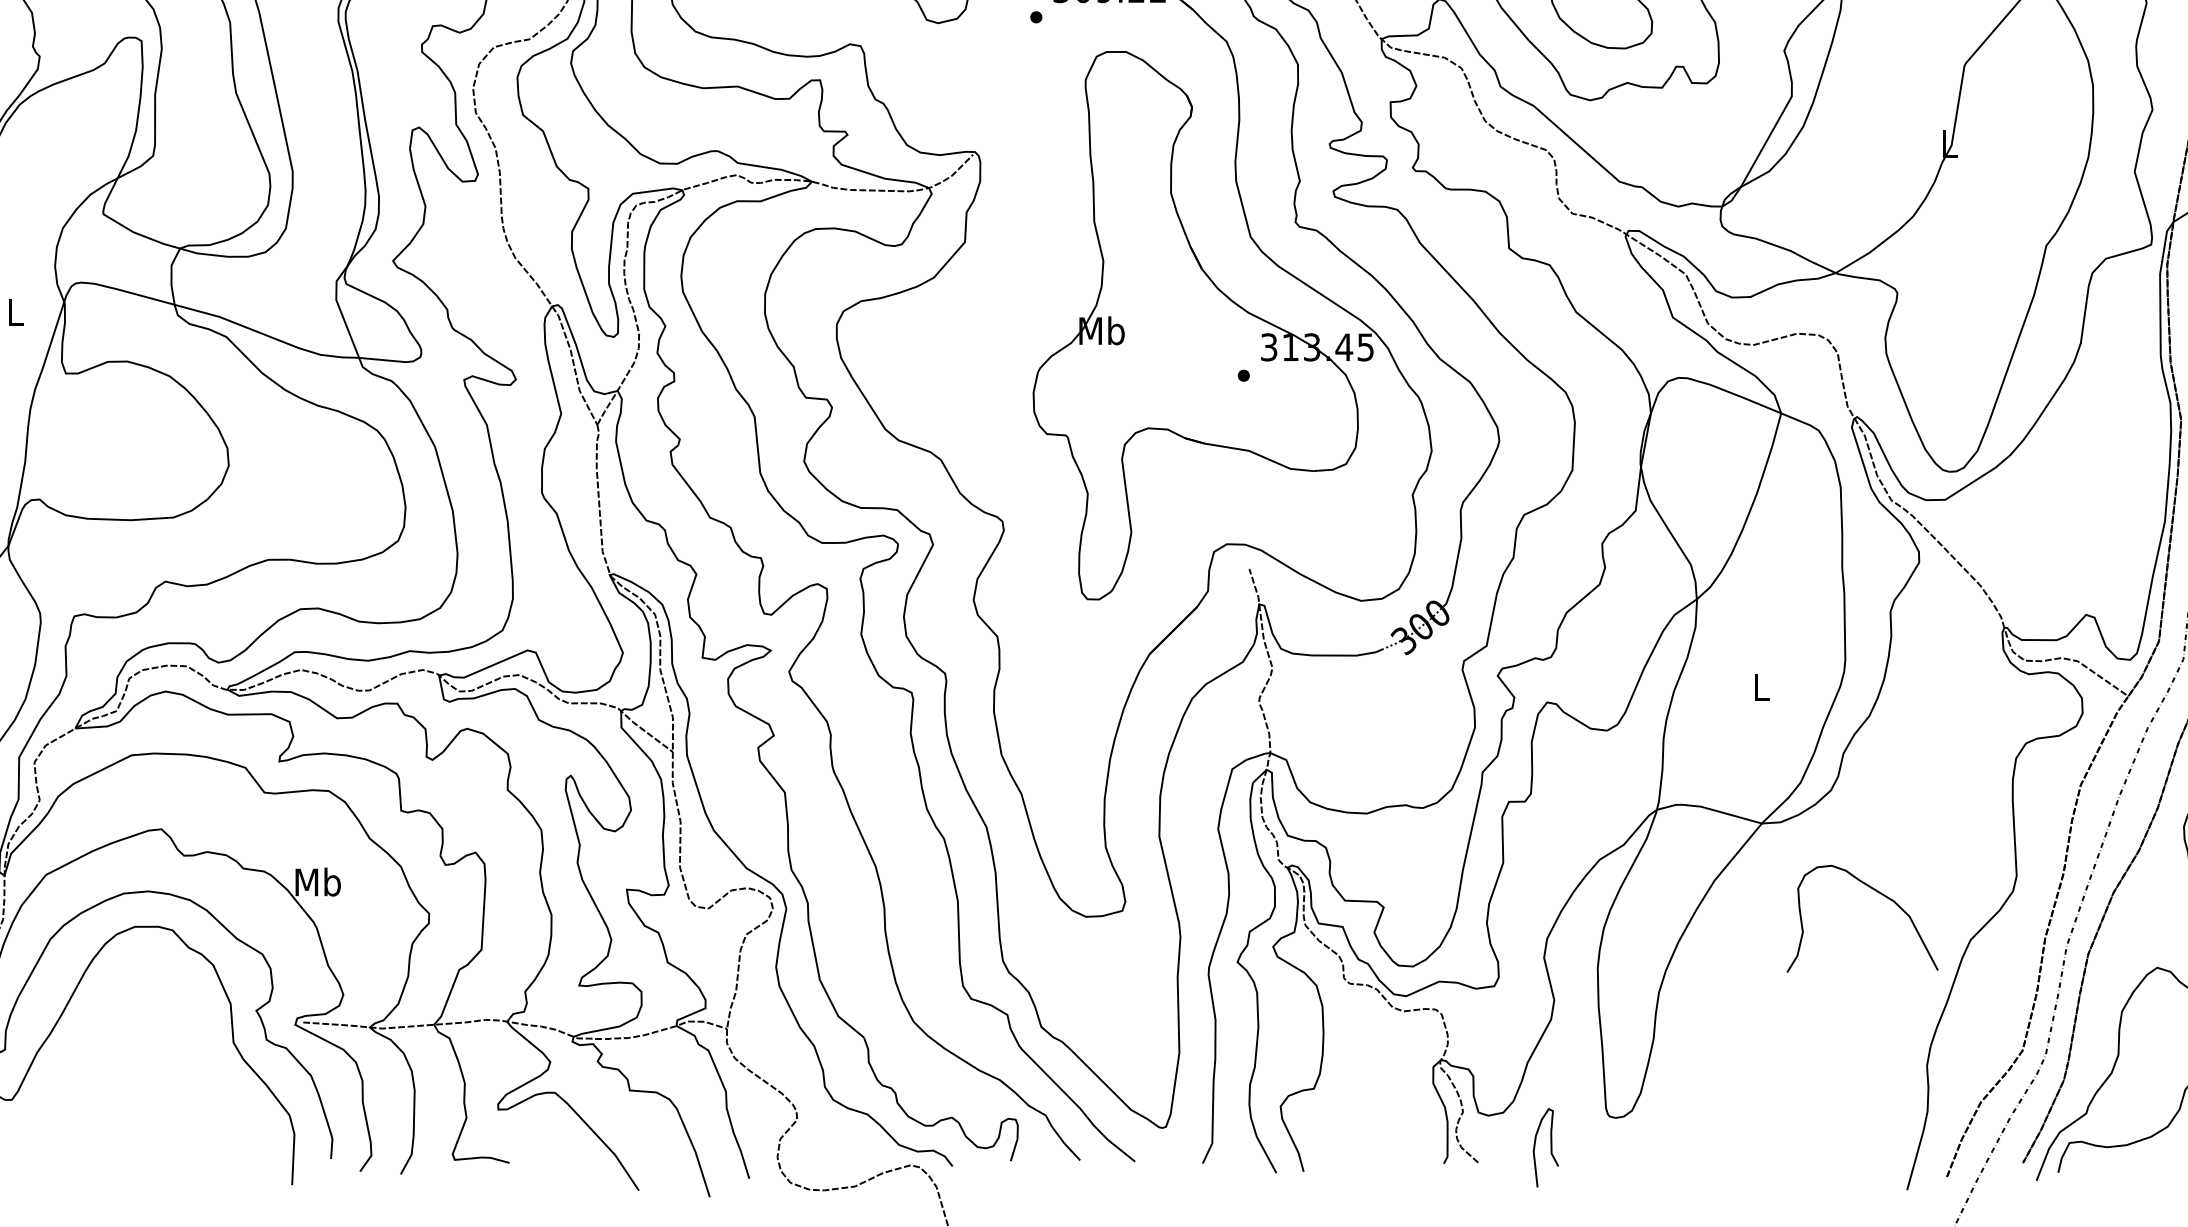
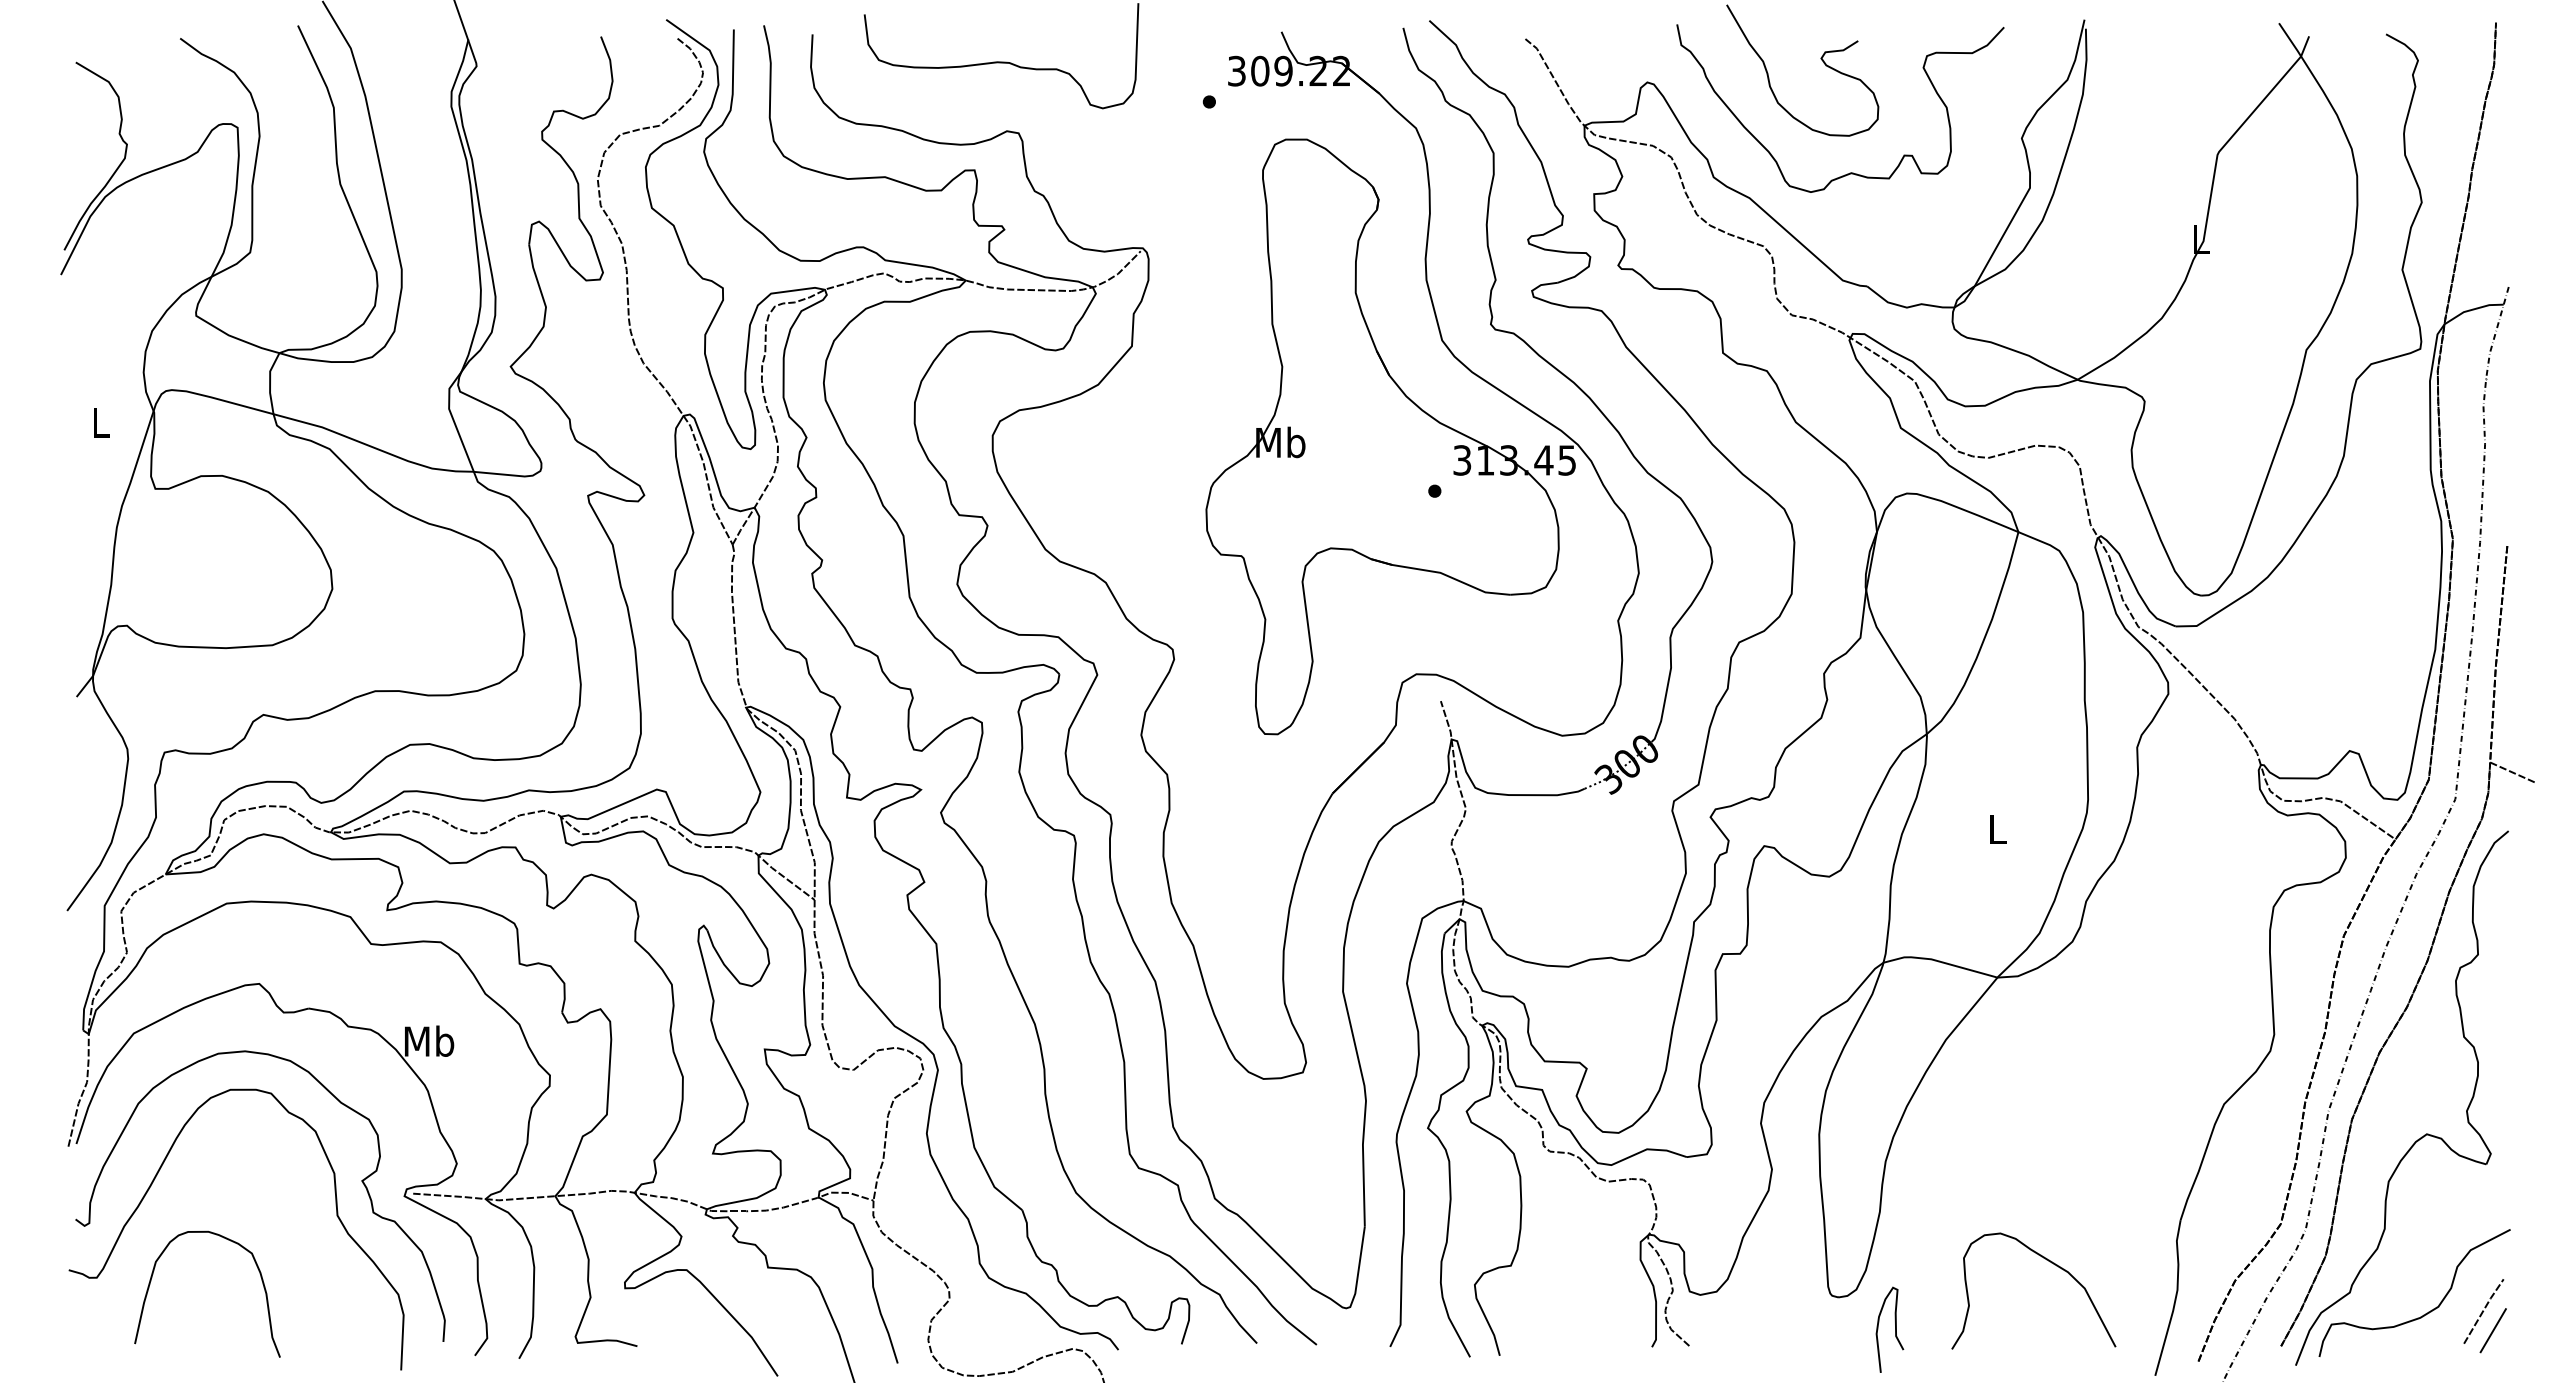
curve: (1878, 893) -> (2051, 1263), moved
curve: (162, 1099) -> (260, 1277), added
curve: (1551, 1147) -> (1895, 1329), moved

